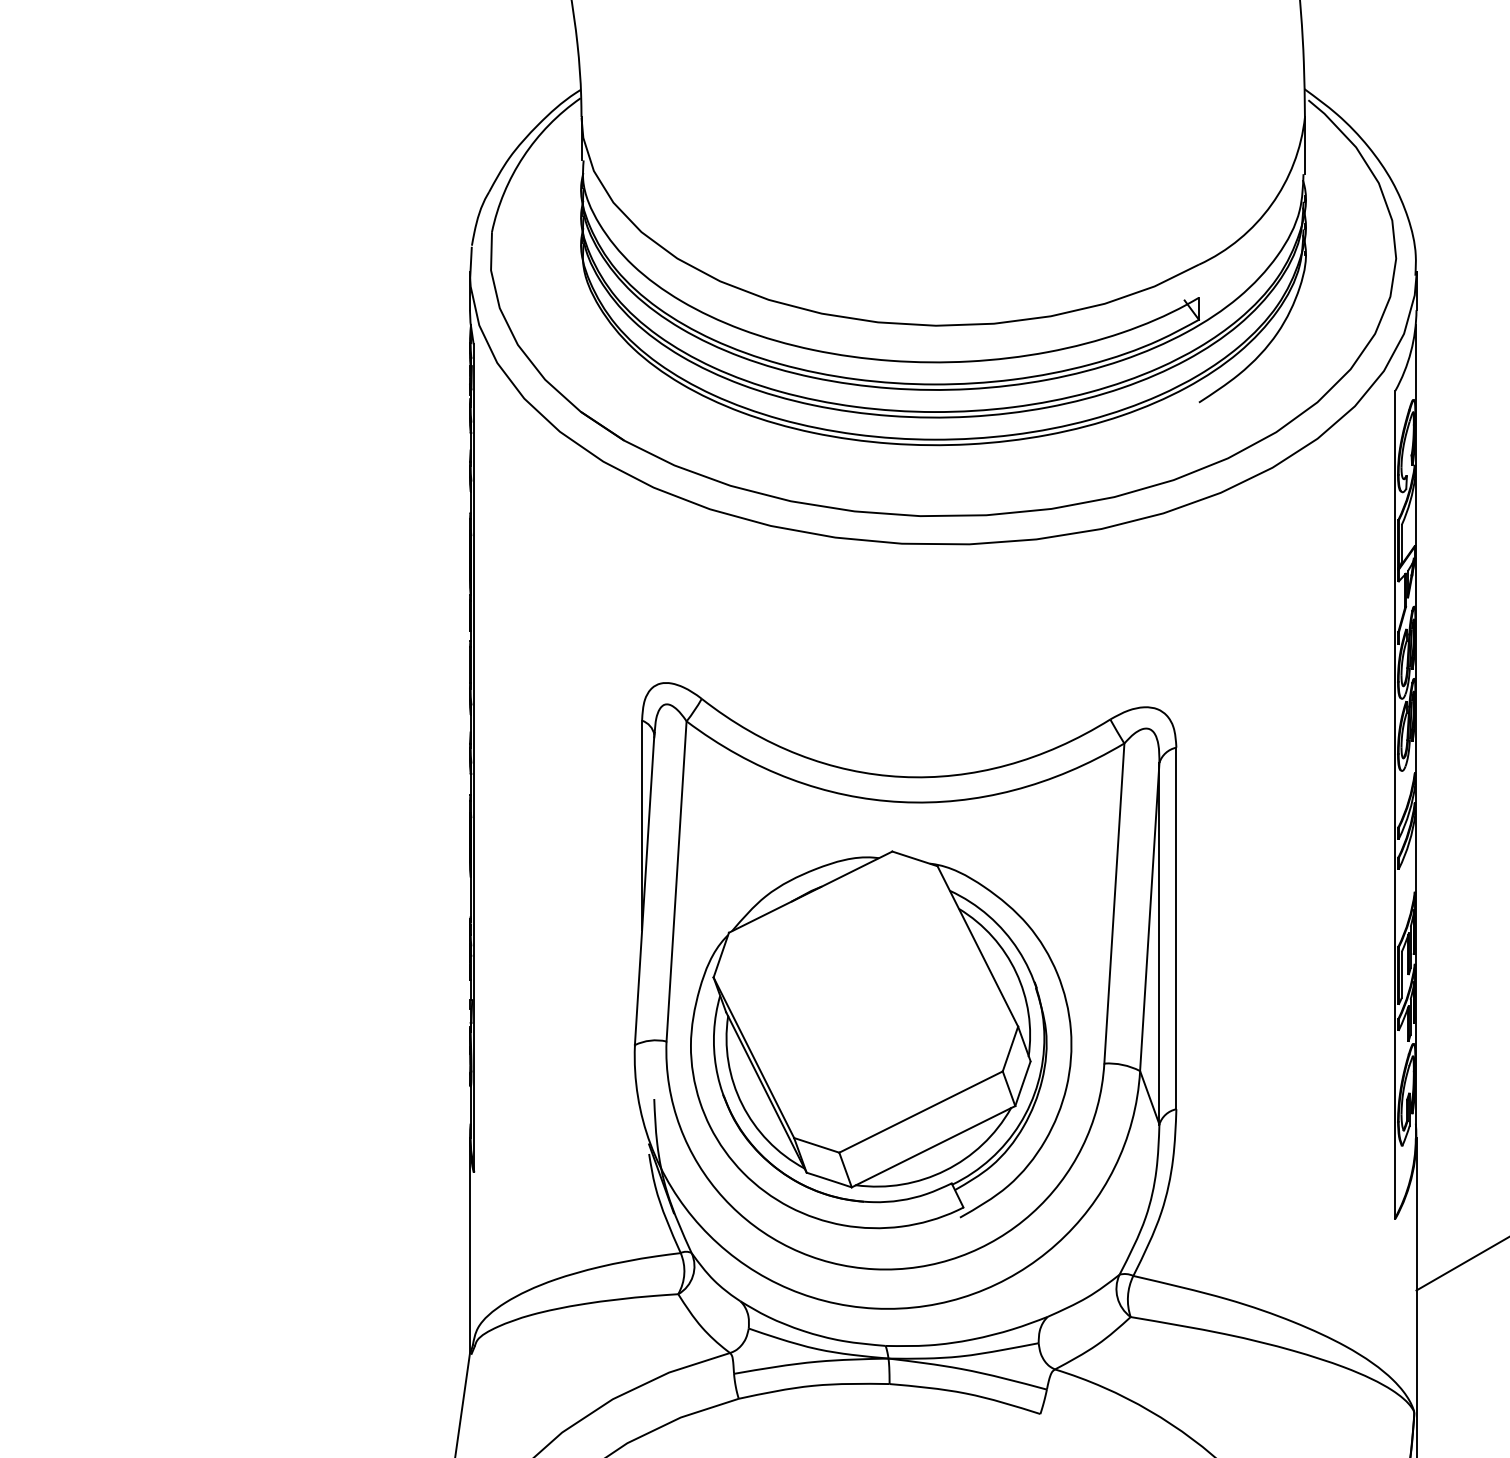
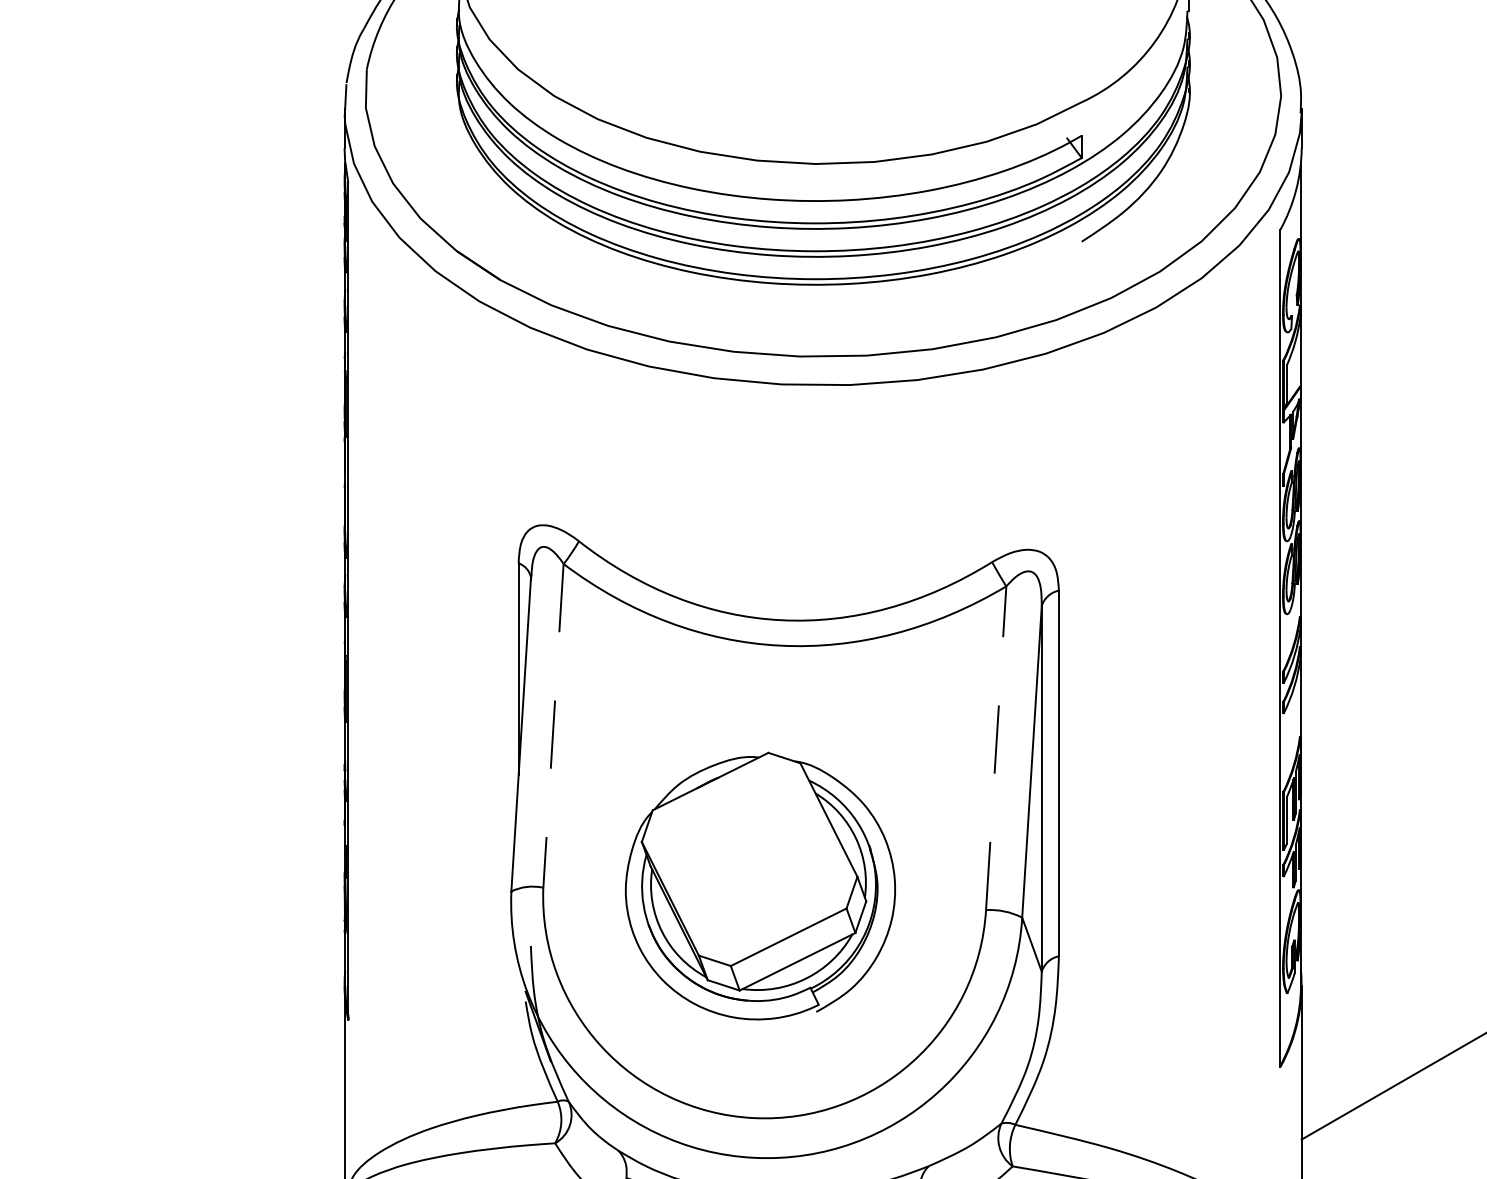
line: (676, 881) -> (553, 725), solid -> dashed
line: (1114, 903) -> (996, 748), solid -> dashed
part: (881, 1039) -> (760, 885), size x0.7

